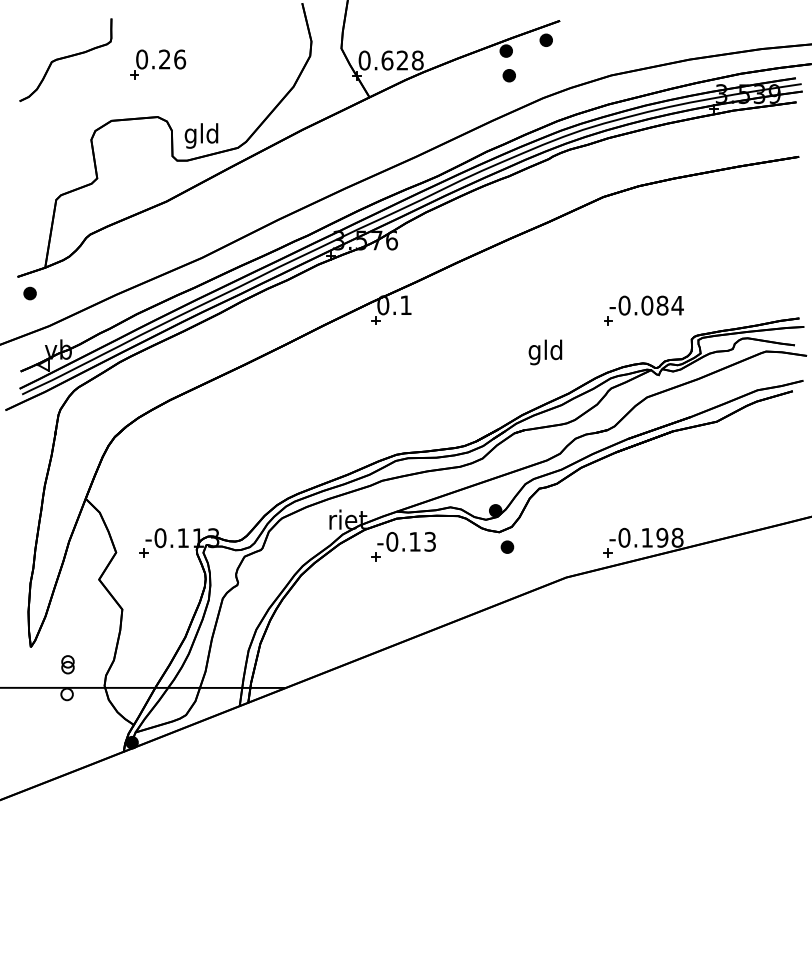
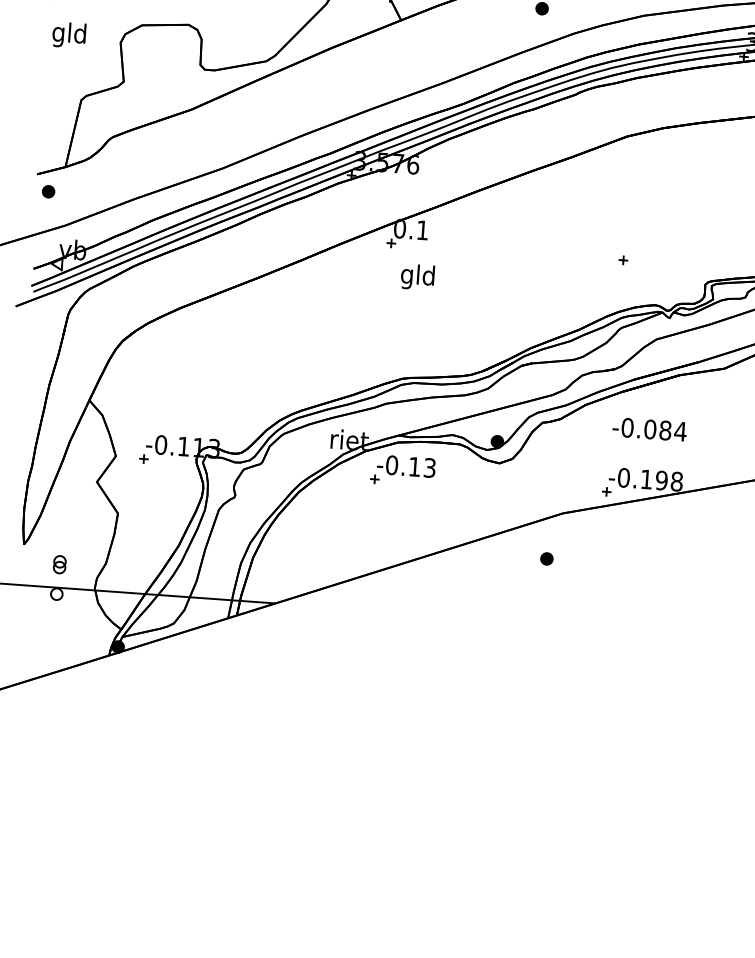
text: (201, 135) -> (69, 34), moved
text: (646, 305) -> (649, 429), moved
text: (545, 352) -> (417, 277), moved
part: (507, 546) -> (547, 558), moved

